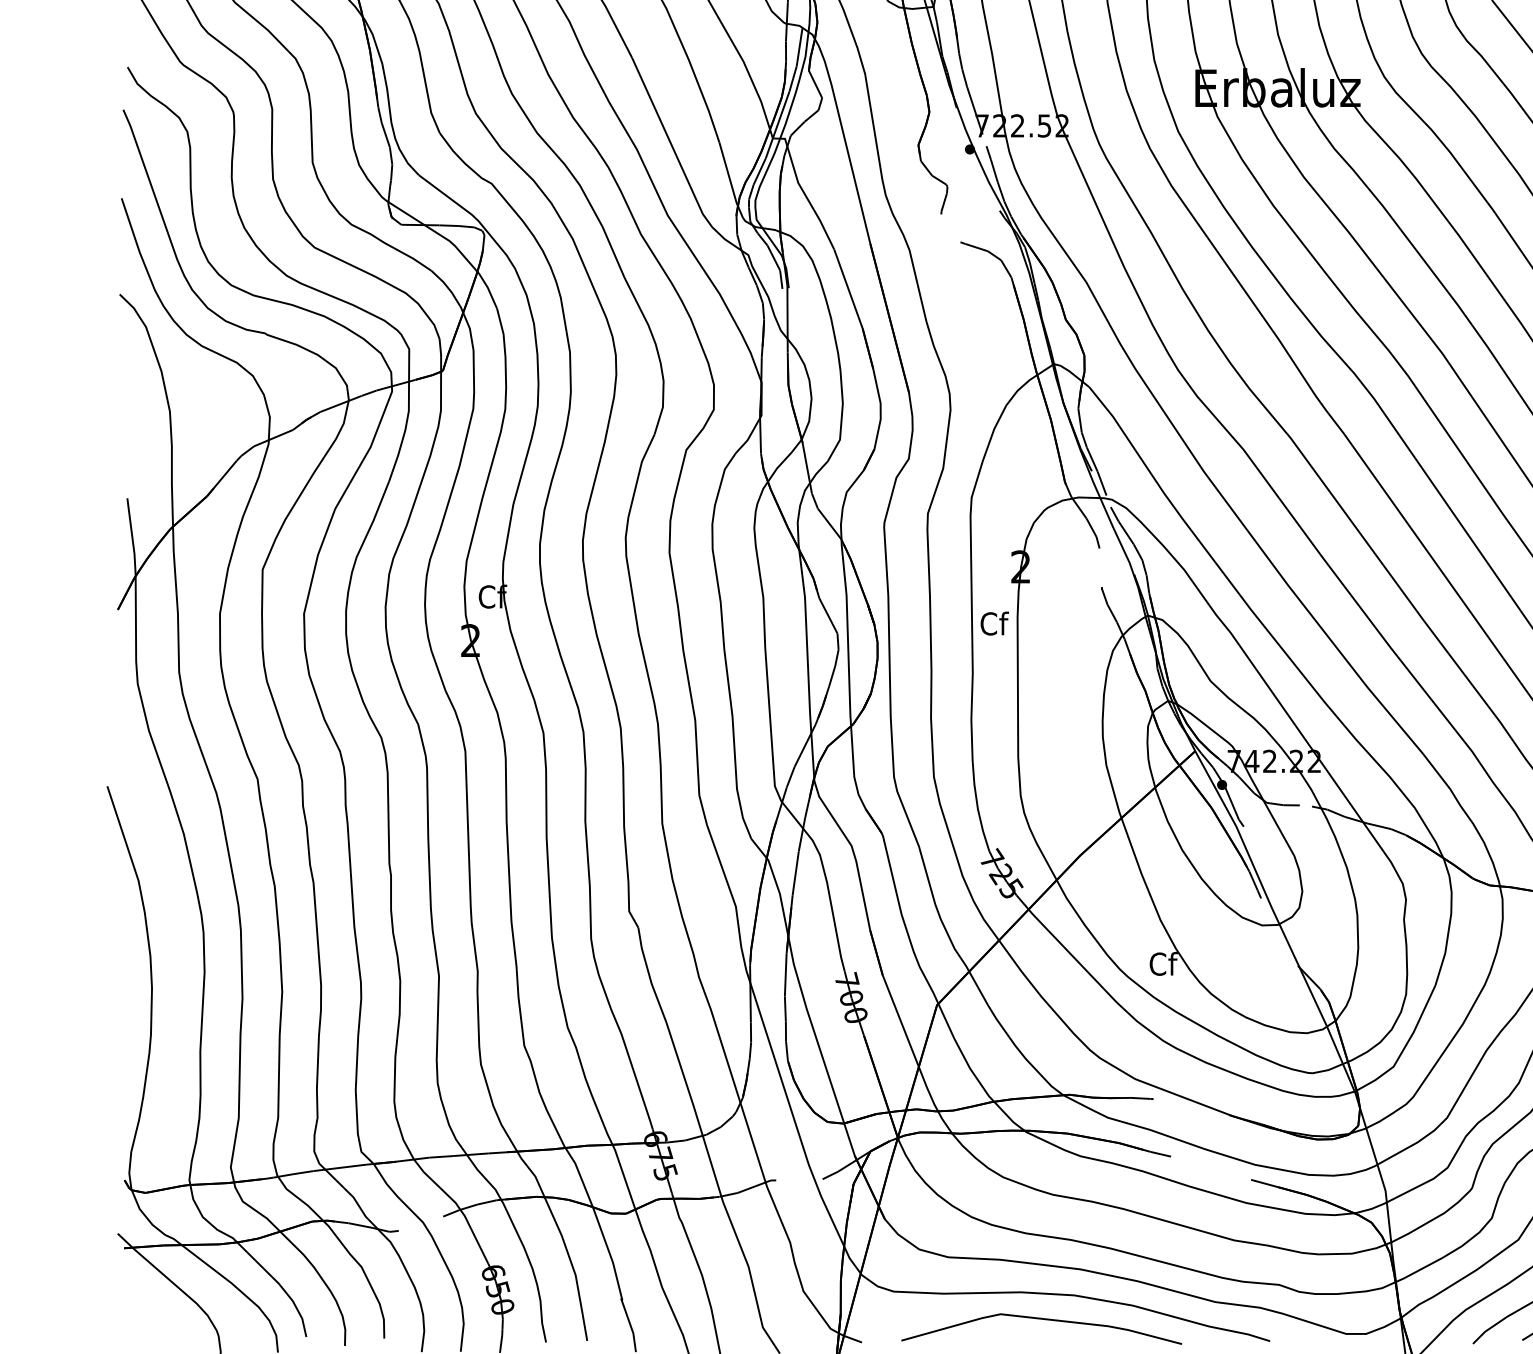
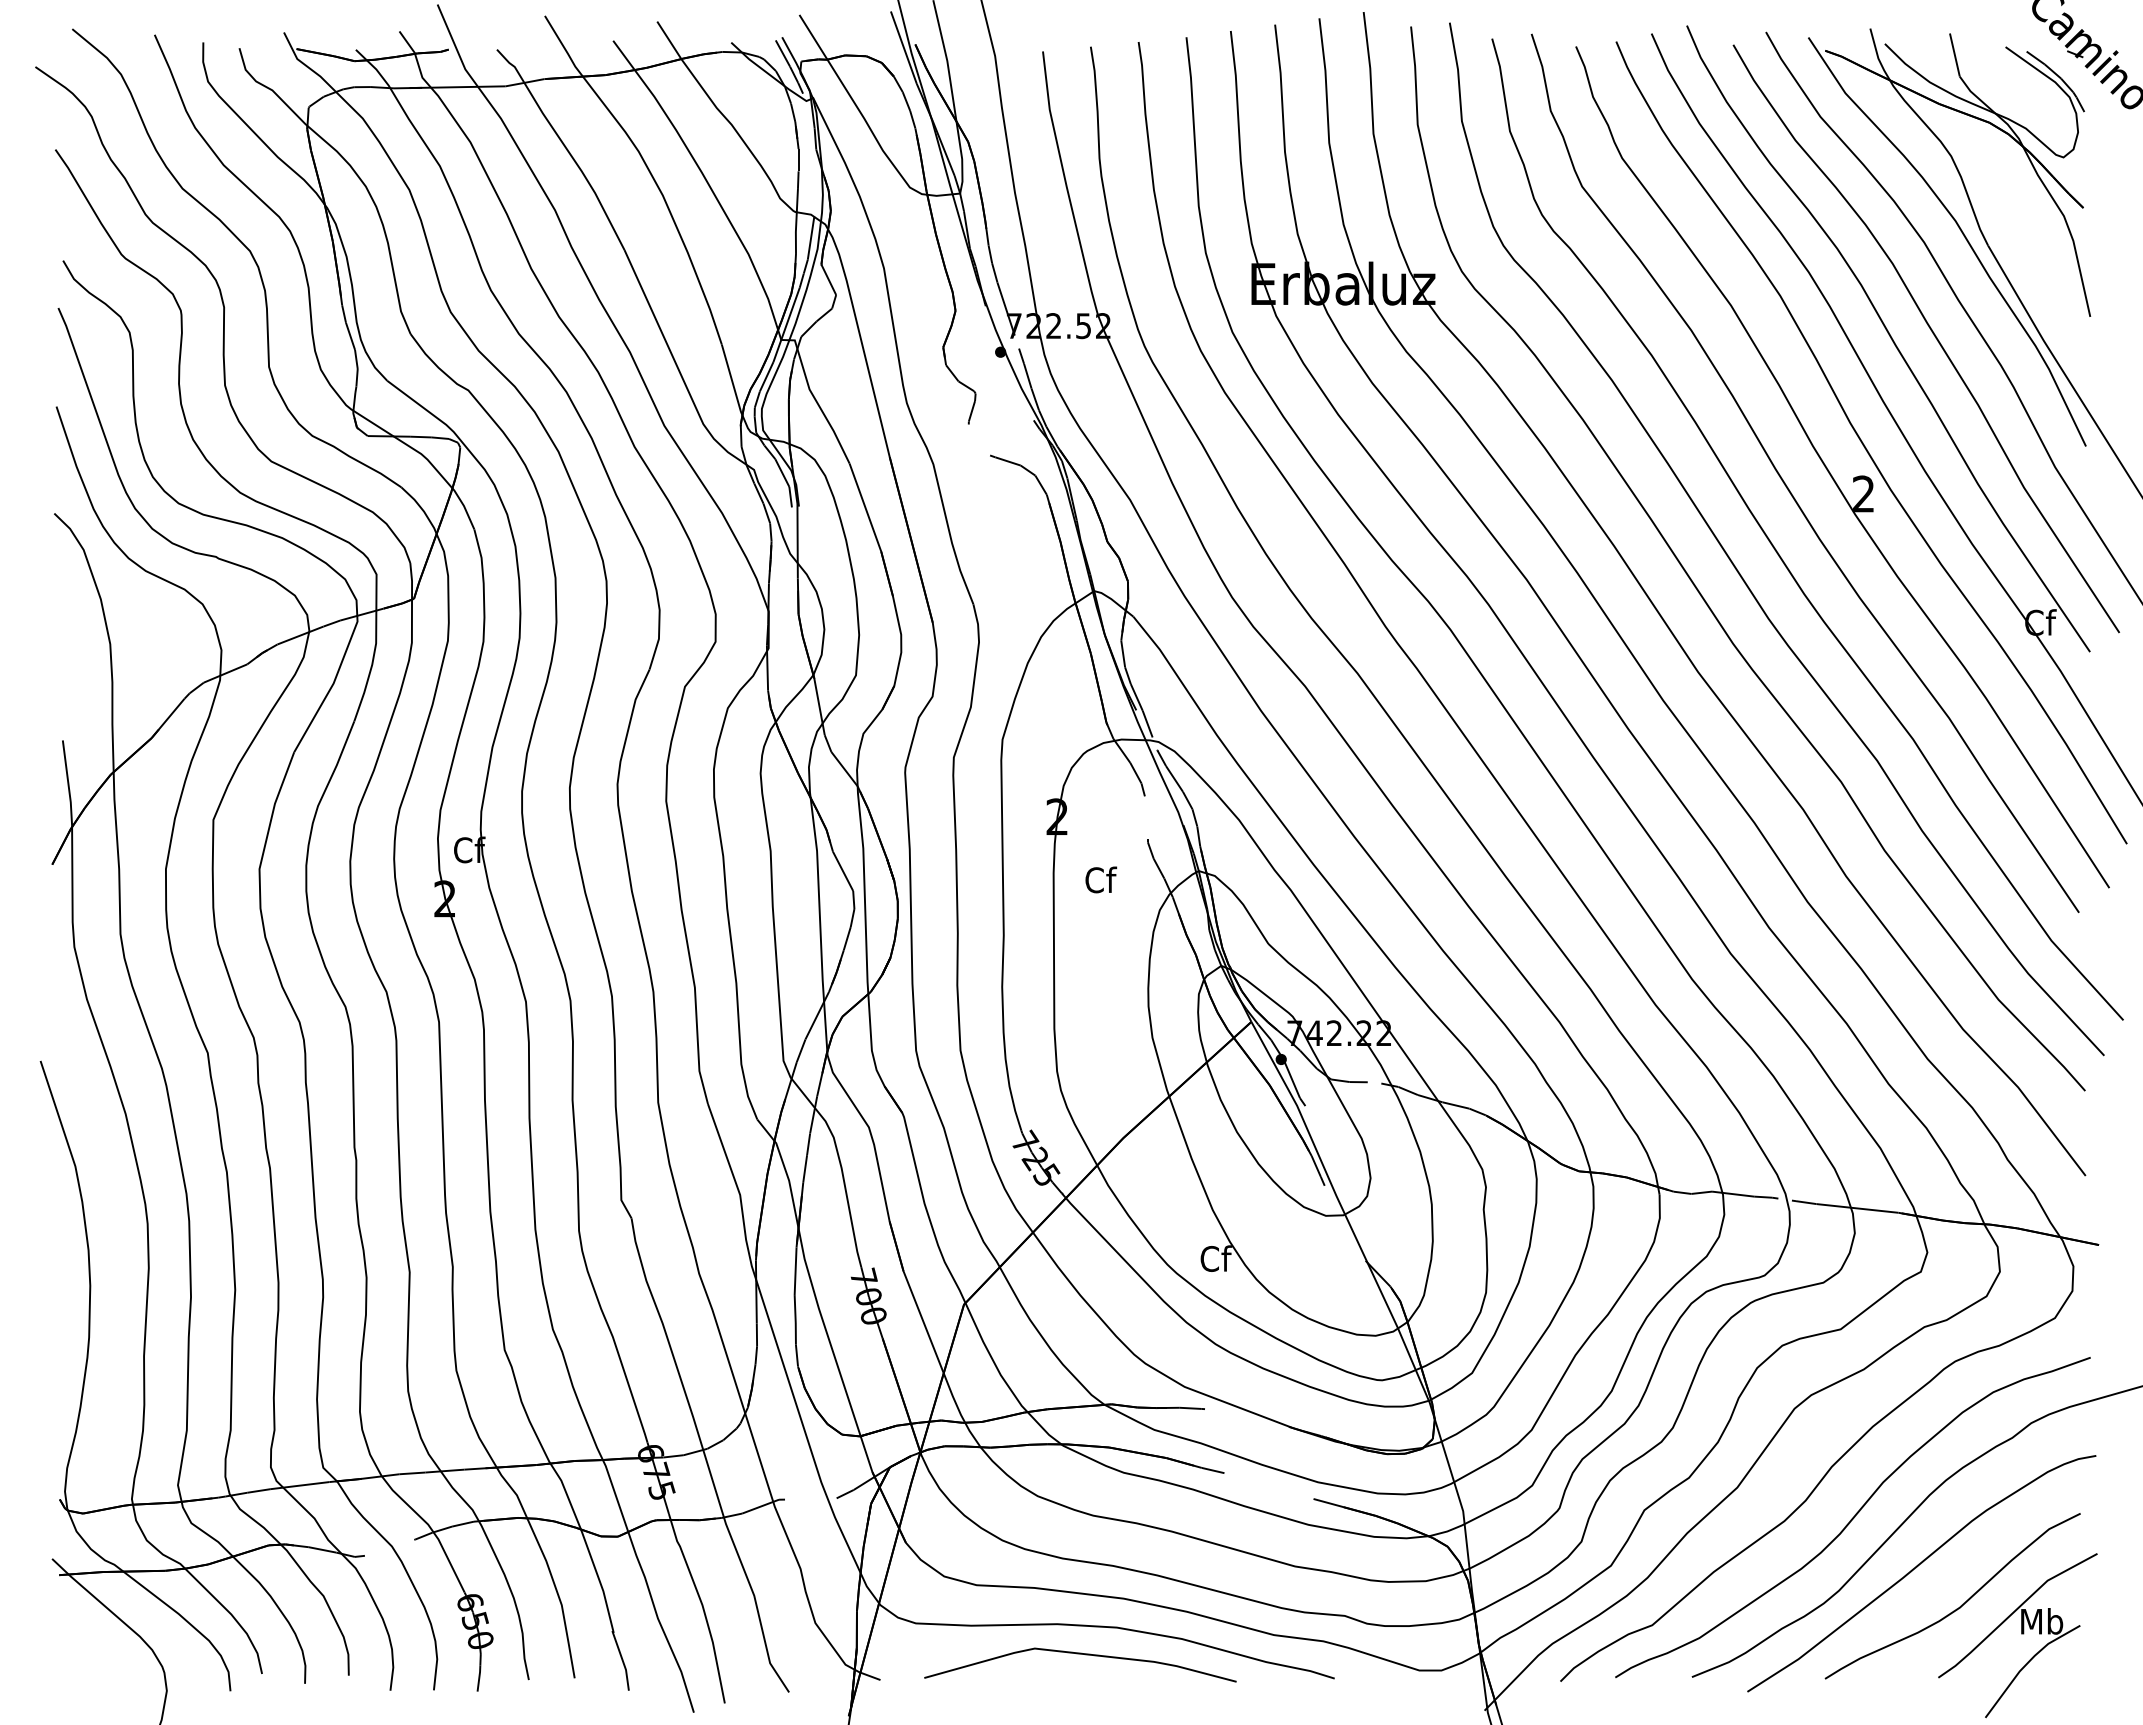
text: (994, 623) -> (1101, 879), moved

